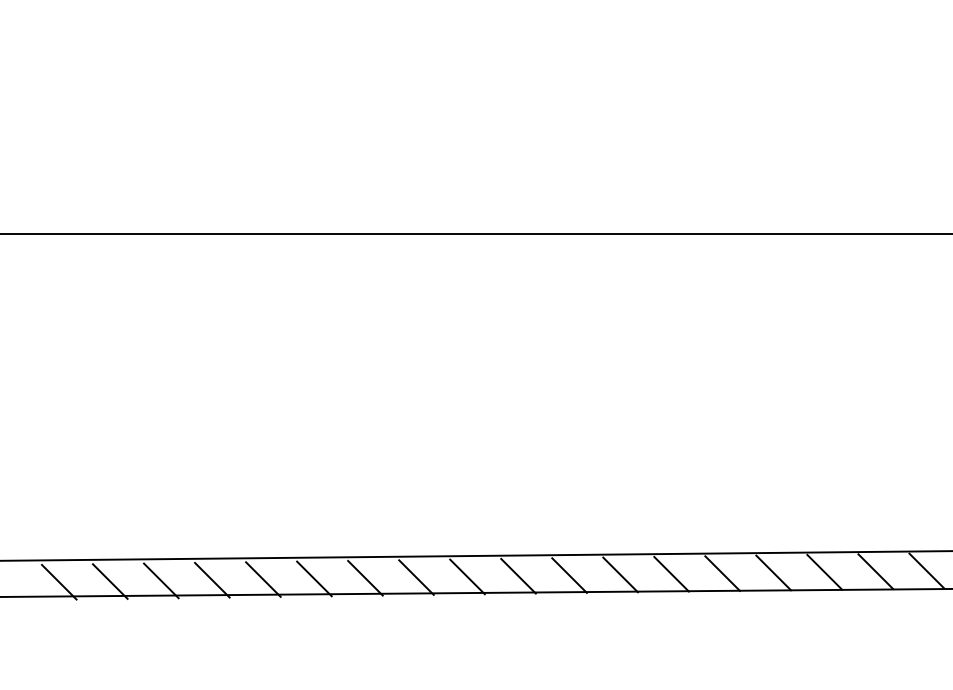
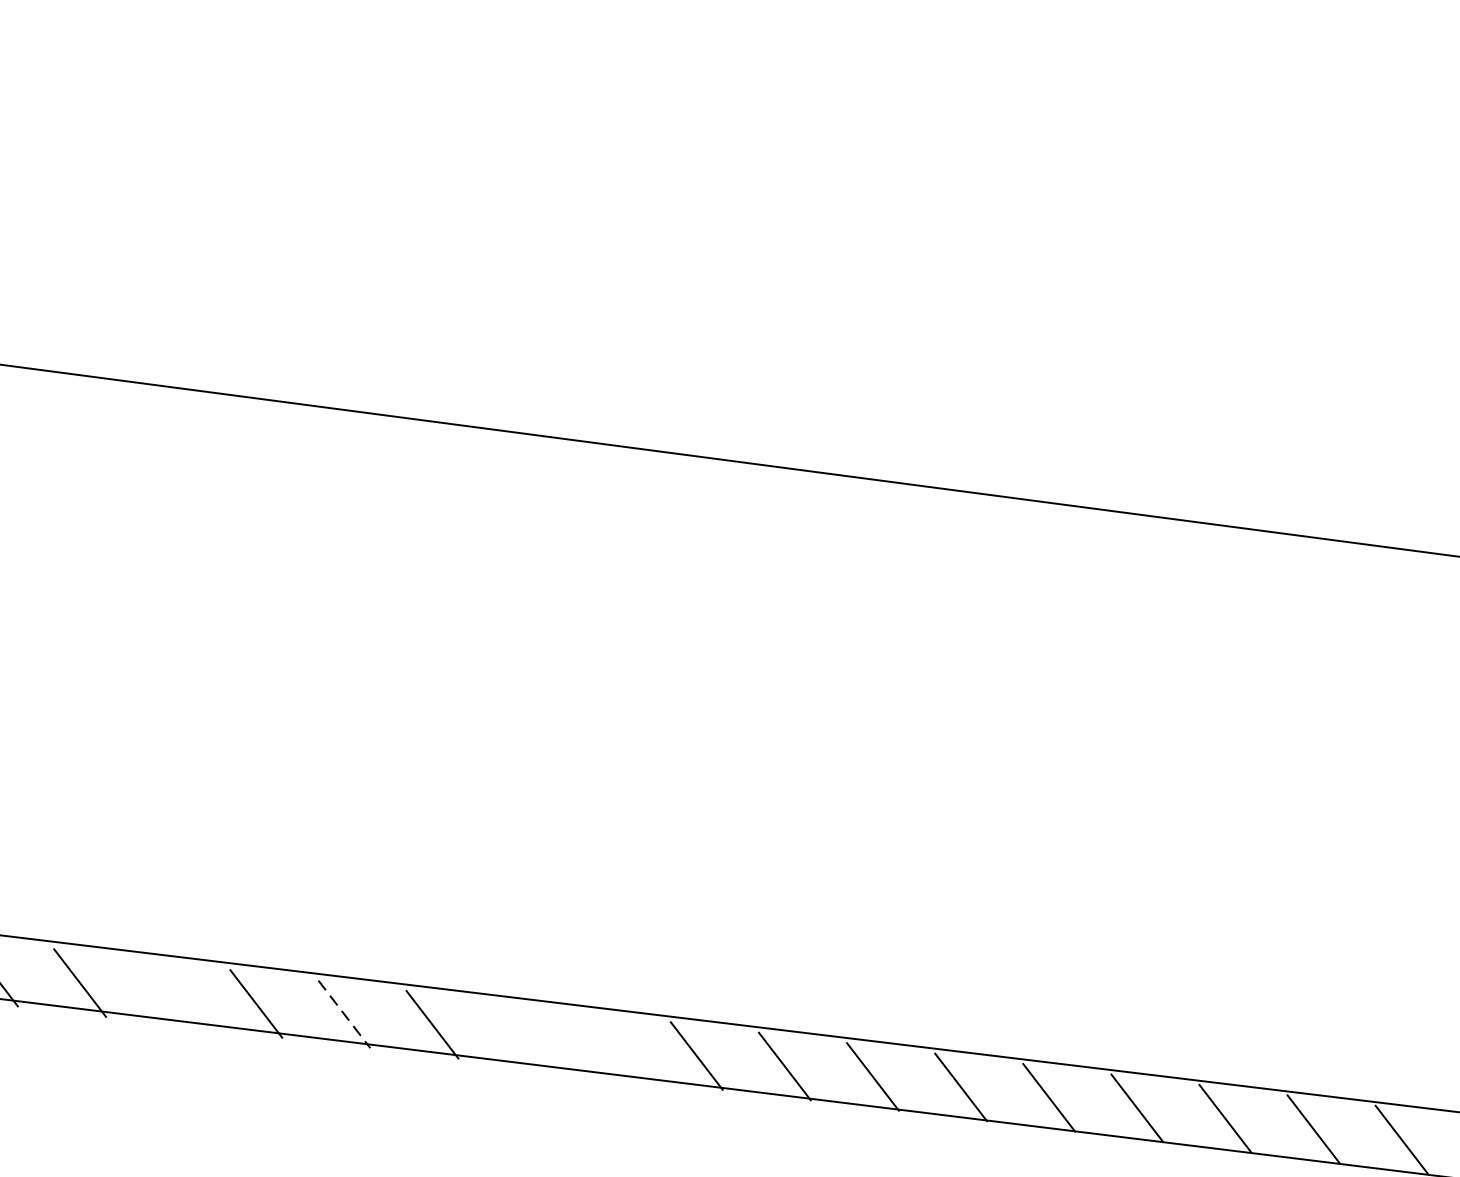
line: (467, 576) -> (608, 1044), removed
line: (416, 577) -> (520, 1035), removed
line: (212, 579) -> (168, 992), removed
line: (314, 579) -> (344, 1015), solid -> dashed

